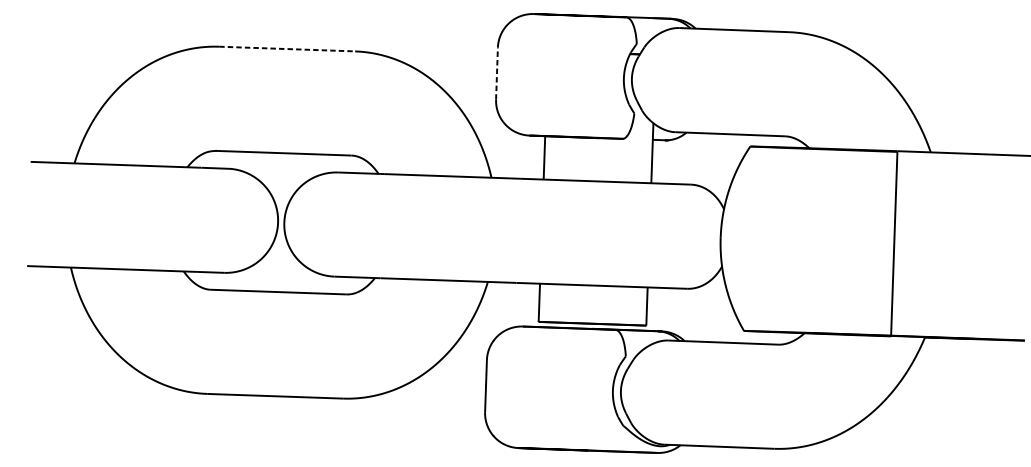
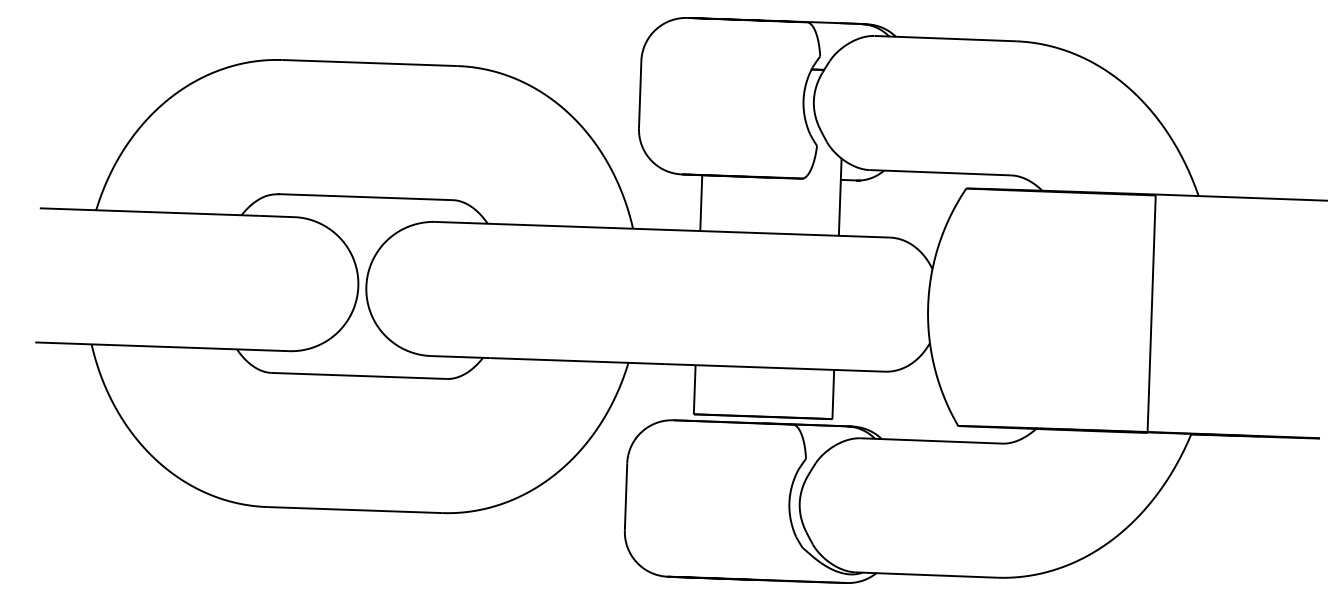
line: (287, 49) -> (370, 63), dashed -> solid
line: (497, 73) -> (640, 94), dashed -> solid

